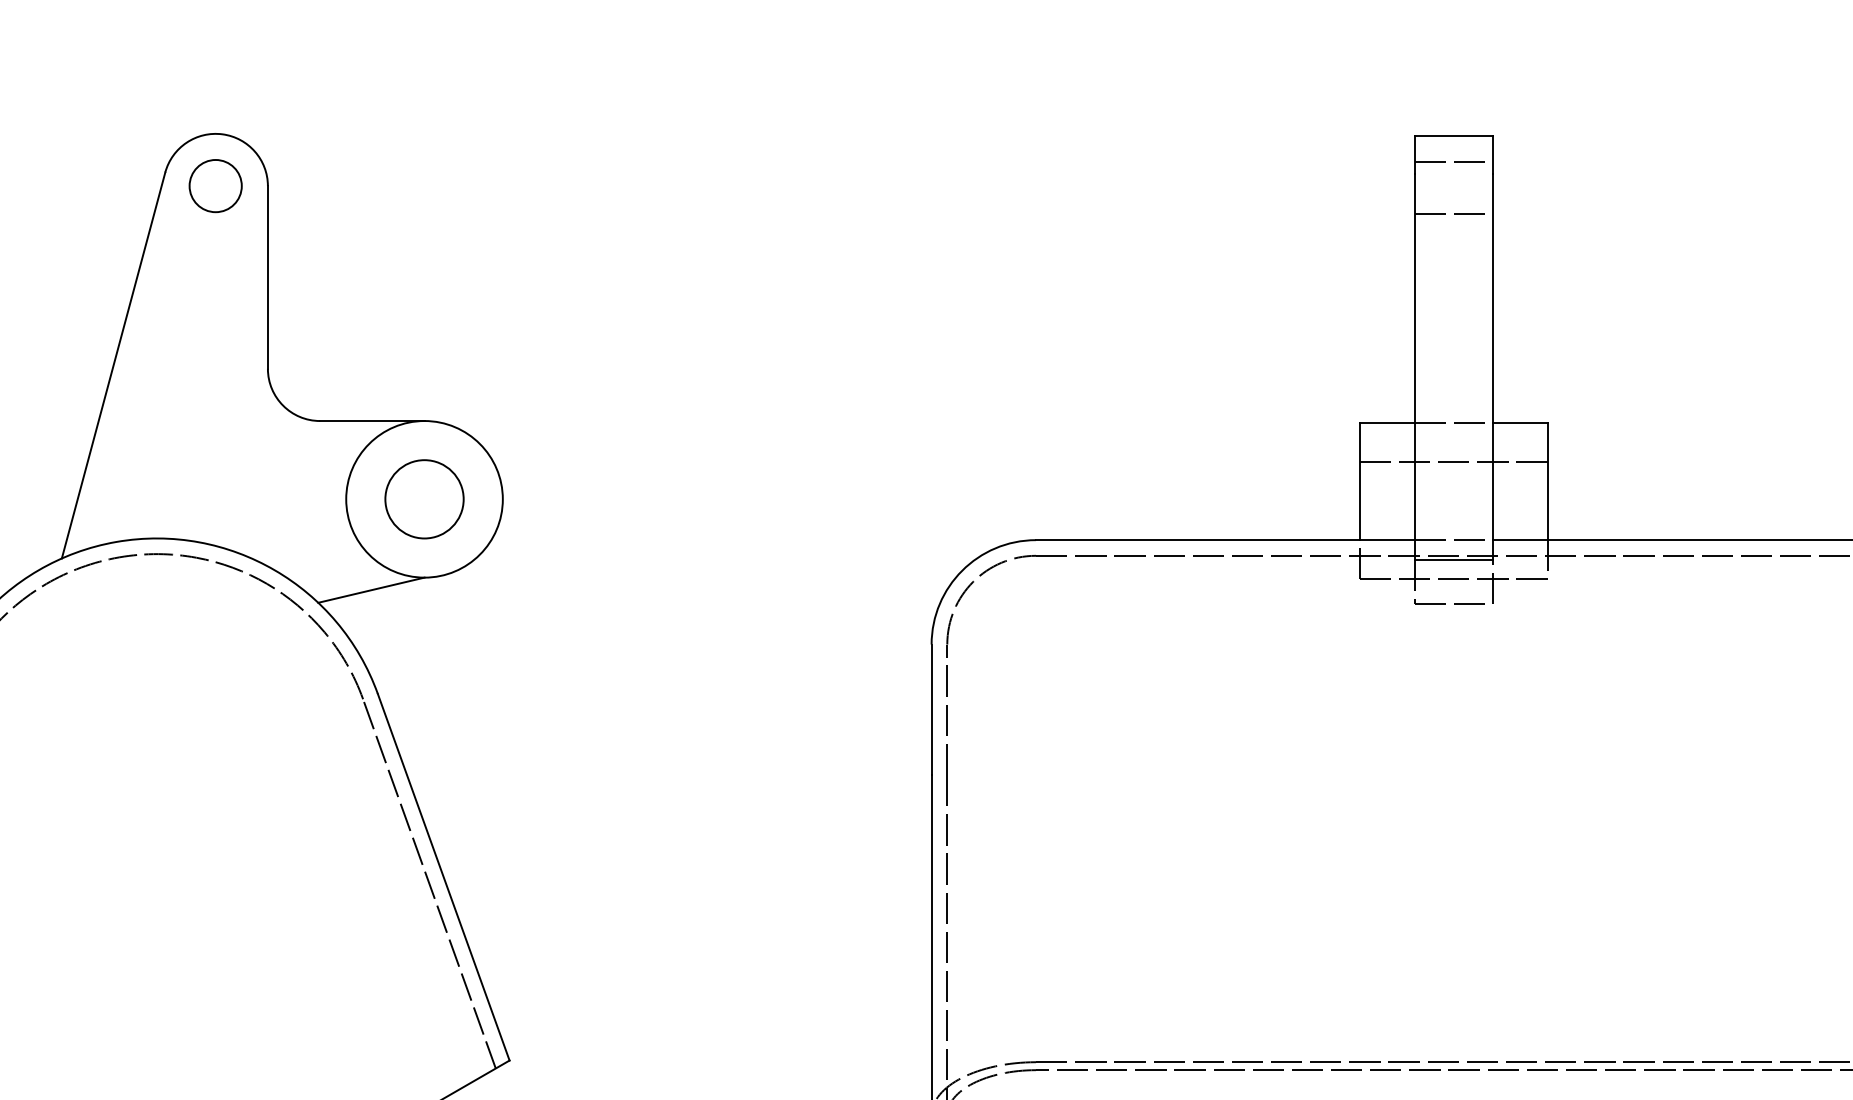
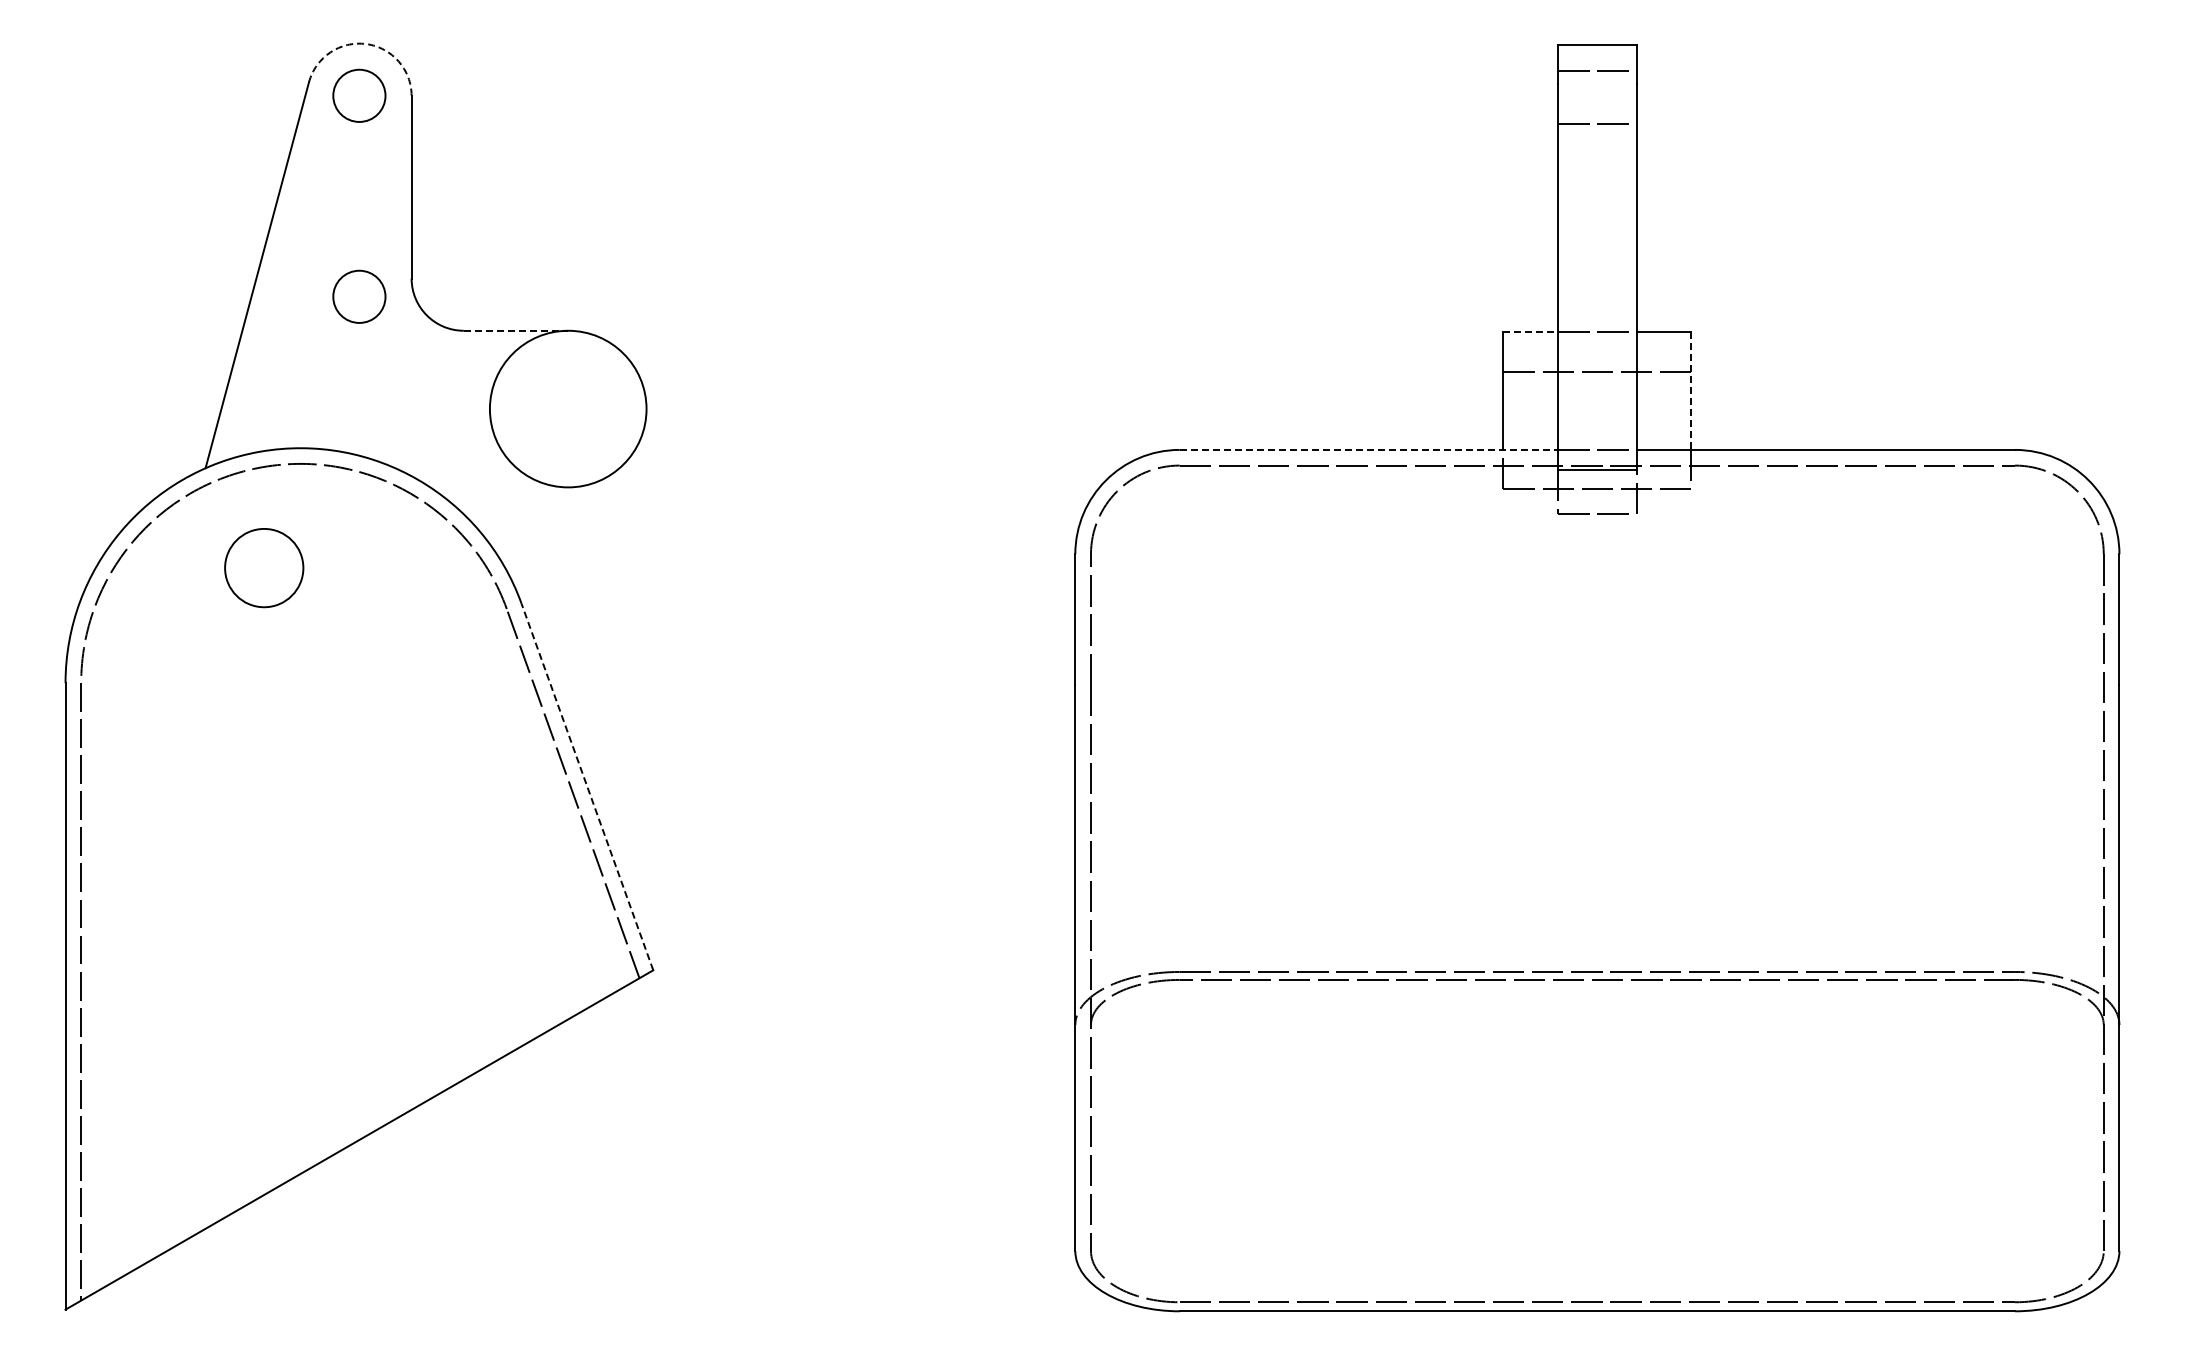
arc: (222, 134) -> (366, 44), solid -> dashed
circle: (215, 386) -> (359, 296), added
line: (372, 420) -> (516, 330), solid -> dashed
line: (1387, 422) -> (1531, 332), solid -> dashed
line: (1547, 481) -> (1691, 391), solid -> dashed
circle: (424, 499) -> (264, 568), moved
line: (1225, 539) -> (1369, 449), solid -> dashed
line: (371, 589) -> (515, 499), removed
line: (443, 877) -> (587, 787), solid -> dashed

